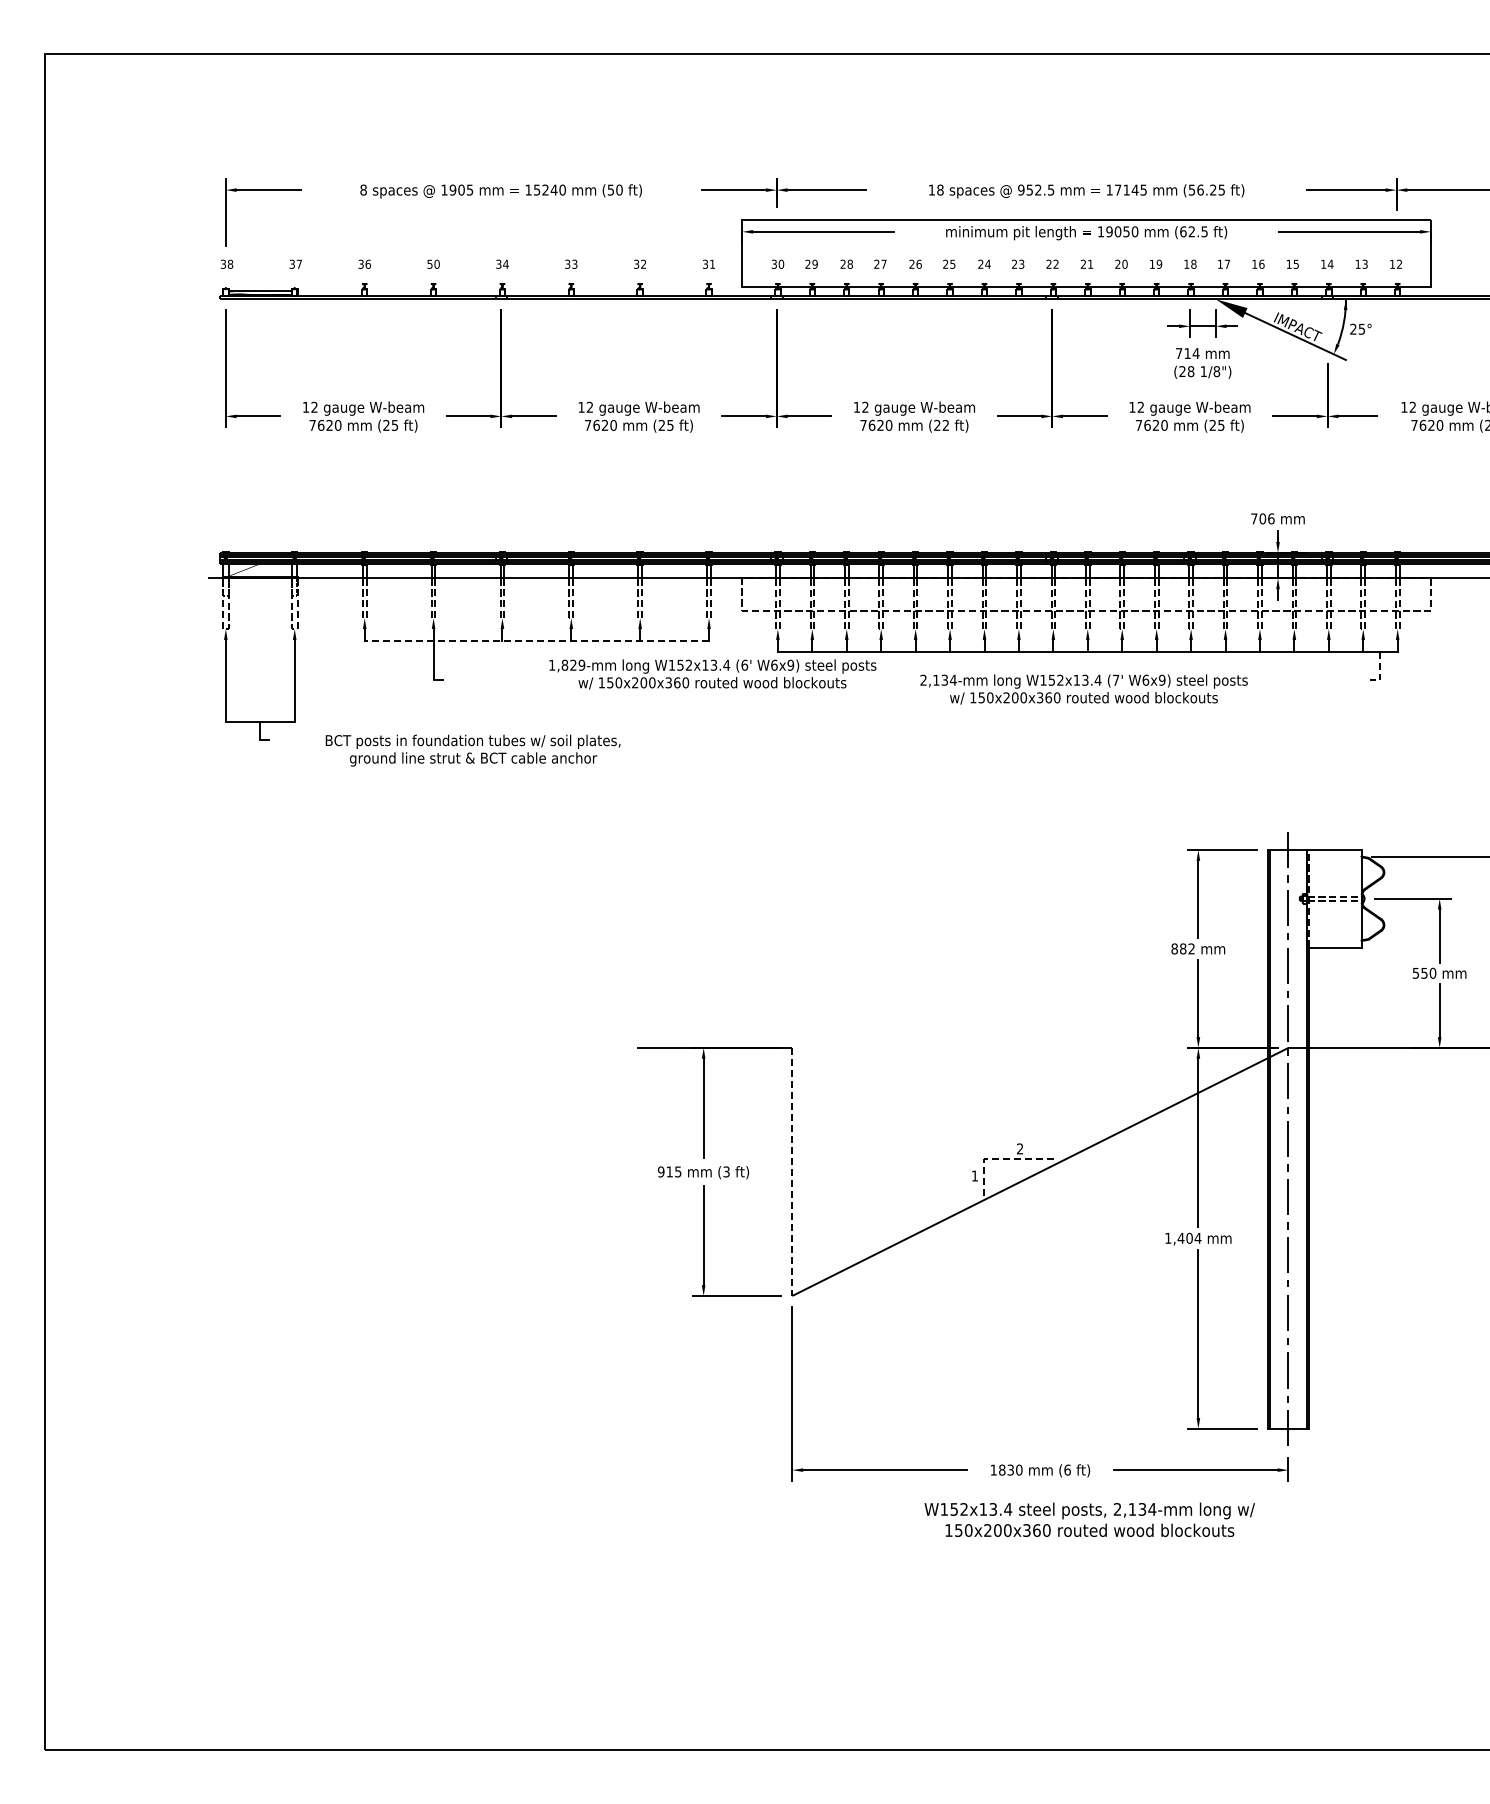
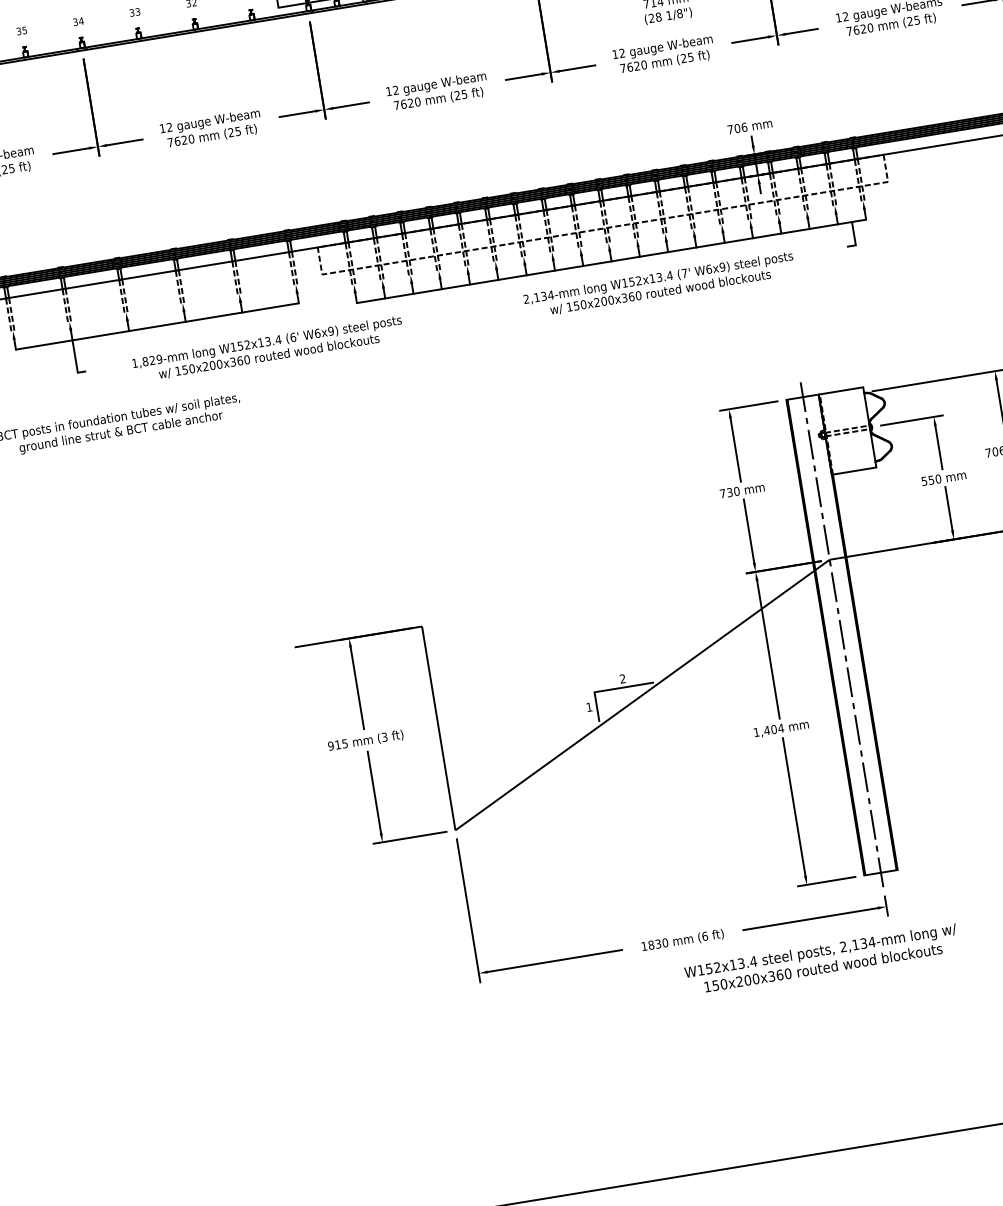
text: (433, 263) -> (21, 30), 50 -> 35
text: (945, 424) -> (464, 93), (22 -> (25
line: (536, 640) -> (157, 326), dashed -> solid
line: (1380, 672) -> (854, 238), dashed -> solid
text: (712, 674) -> (267, 349), moved
text: (1083, 689) -> (659, 285), moved
text: (1183, 948) -> (730, 492), 882 -> 730
line: (1001, 1159) -> (608, 690), dashed -> solid
line: (792, 1172) -> (438, 728), dashed -> solid
text: (1089, 1519) -> (821, 958), moved

